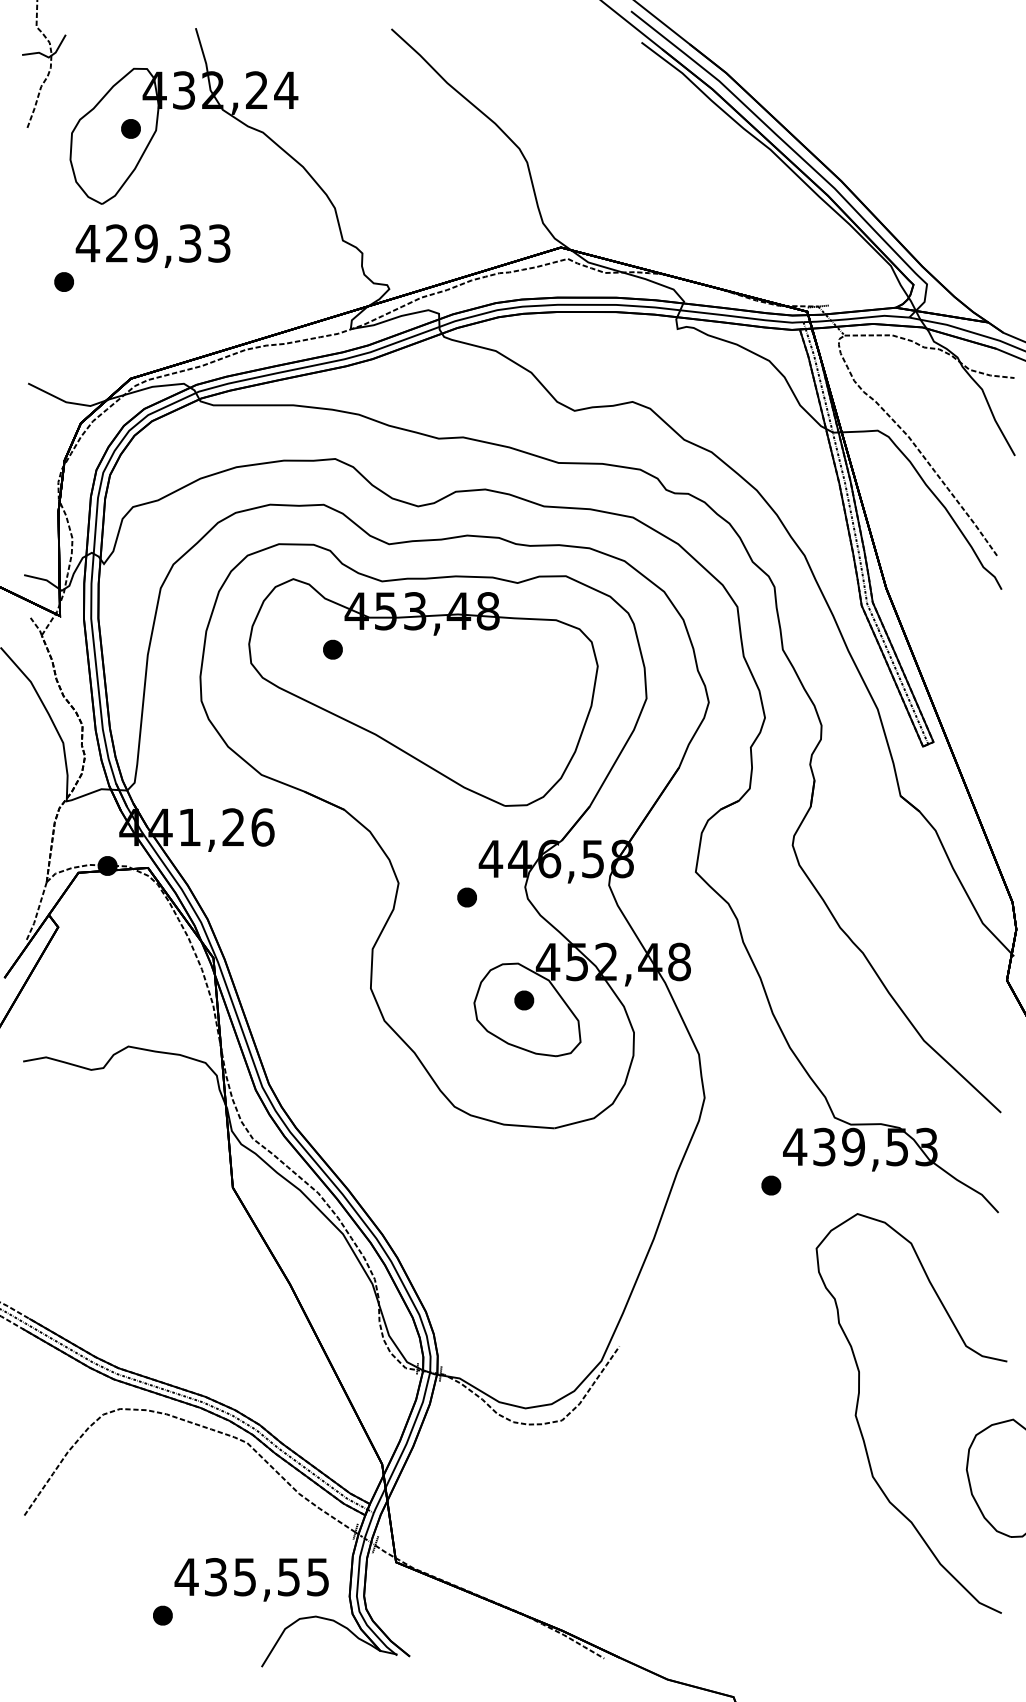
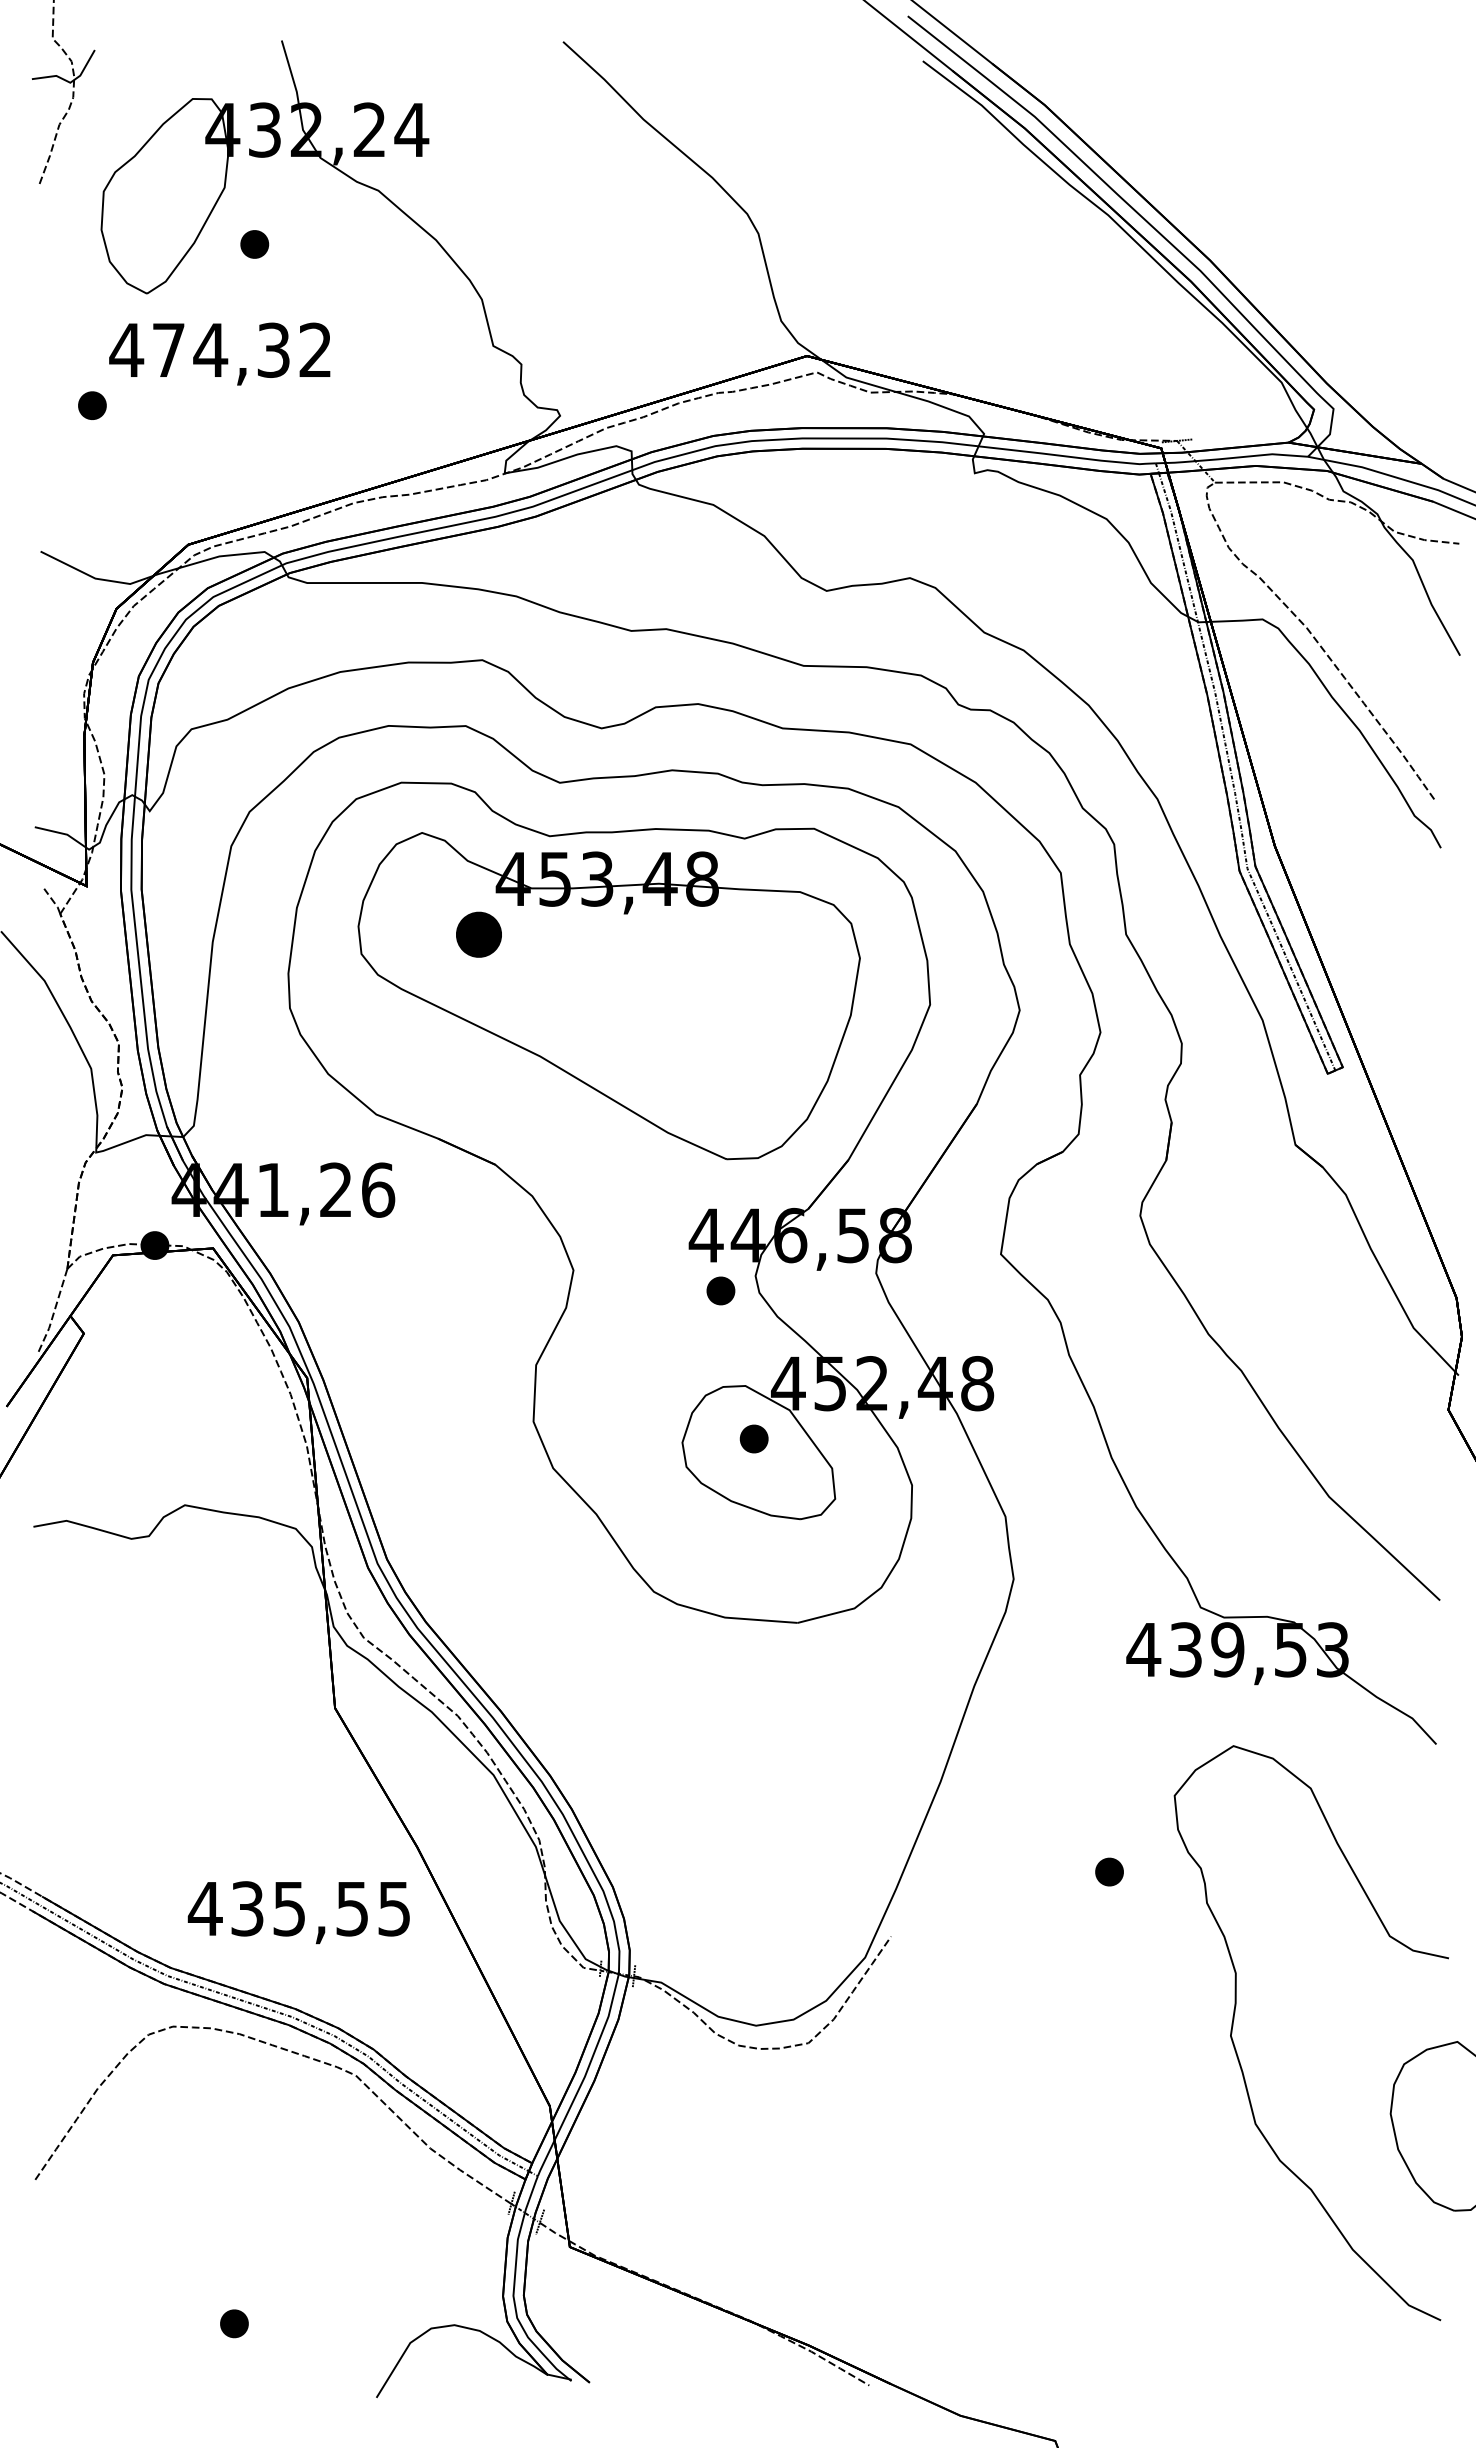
part: (130, 128) -> (254, 243), moved
text: (168, 243) -> (242, 350), 429,33 -> 474,32
part: (332, 649) -> (478, 934), size x1.6
part: (466, 897) -> (720, 1290), moved
part: (771, 1185) -> (1109, 1871), moved
text: (251, 1579) -> (298, 1912), moved

